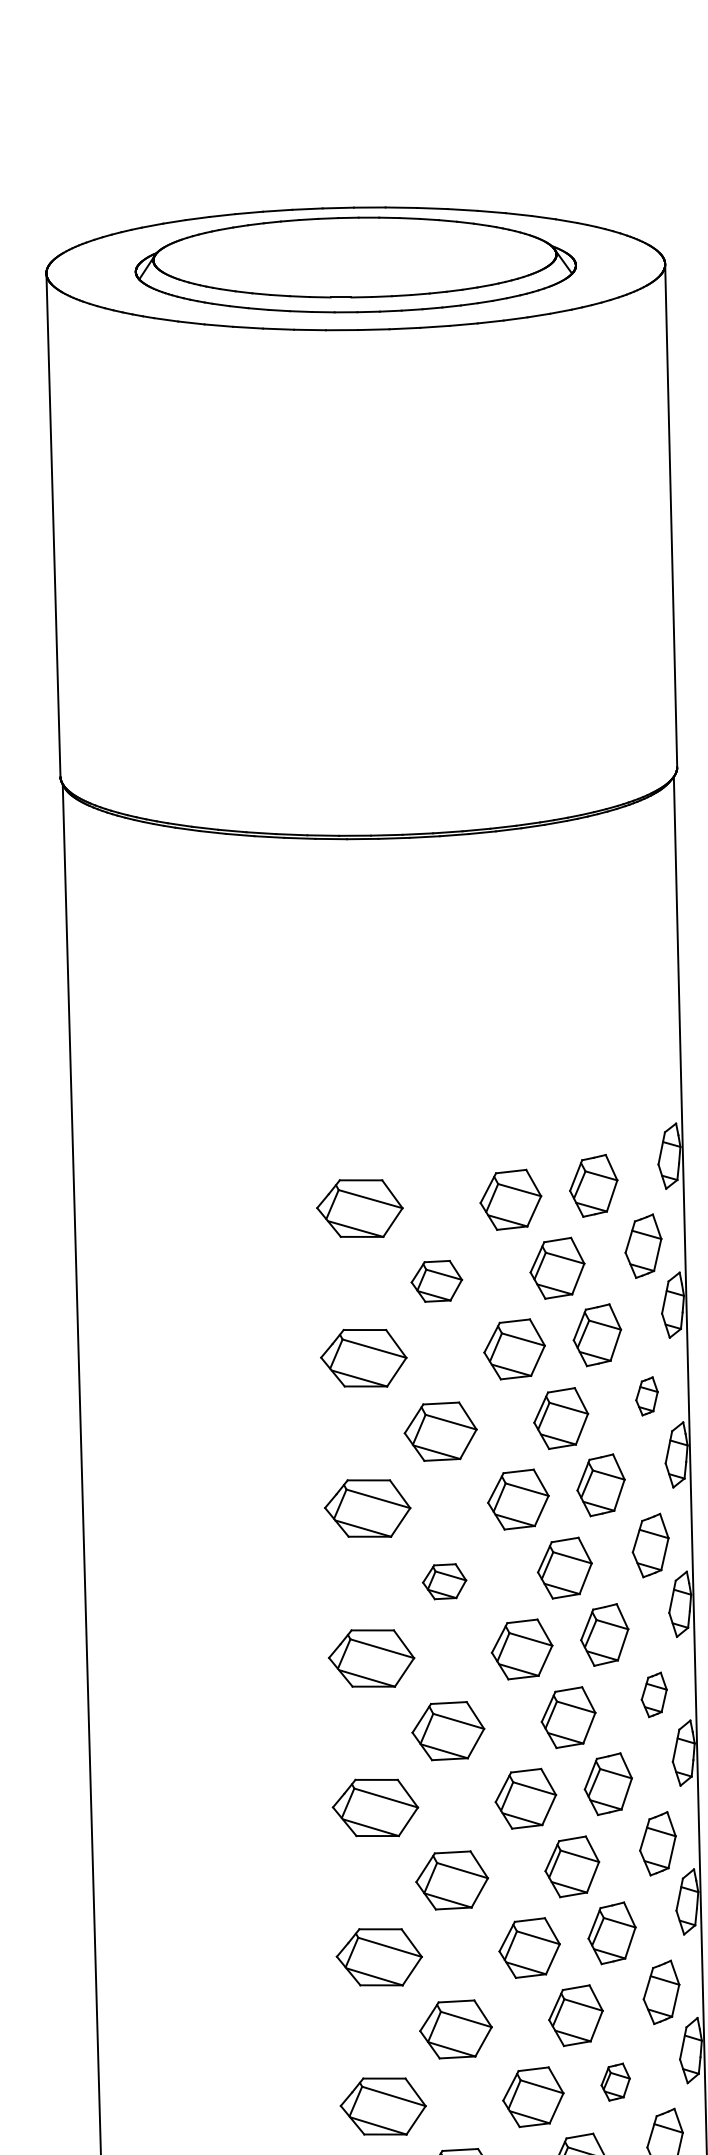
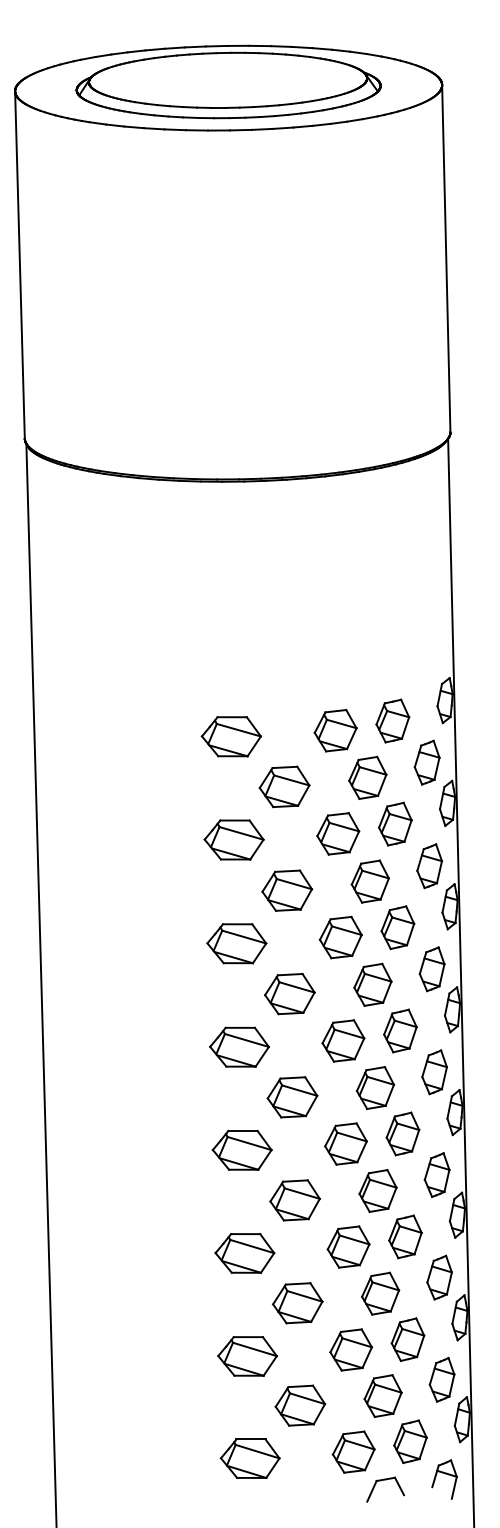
part: (436, 1280) -> (284, 786), size x1.43
part: (646, 1396) -> (429, 866), size x1.67
part: (444, 1582) -> (289, 994), size x1.67
part: (654, 1695) -> (434, 1072), size x1.43
part: (614, 2082) -> (407, 1339), size x1.67

